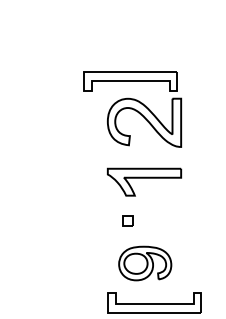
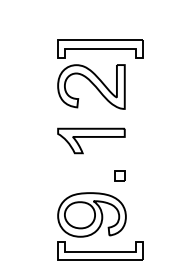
part: (130, 81) -> (100, 49), moved
part: (127, 220) -> (119, 175), moved
part: (145, 263) -> (92, 214), size x1.43

